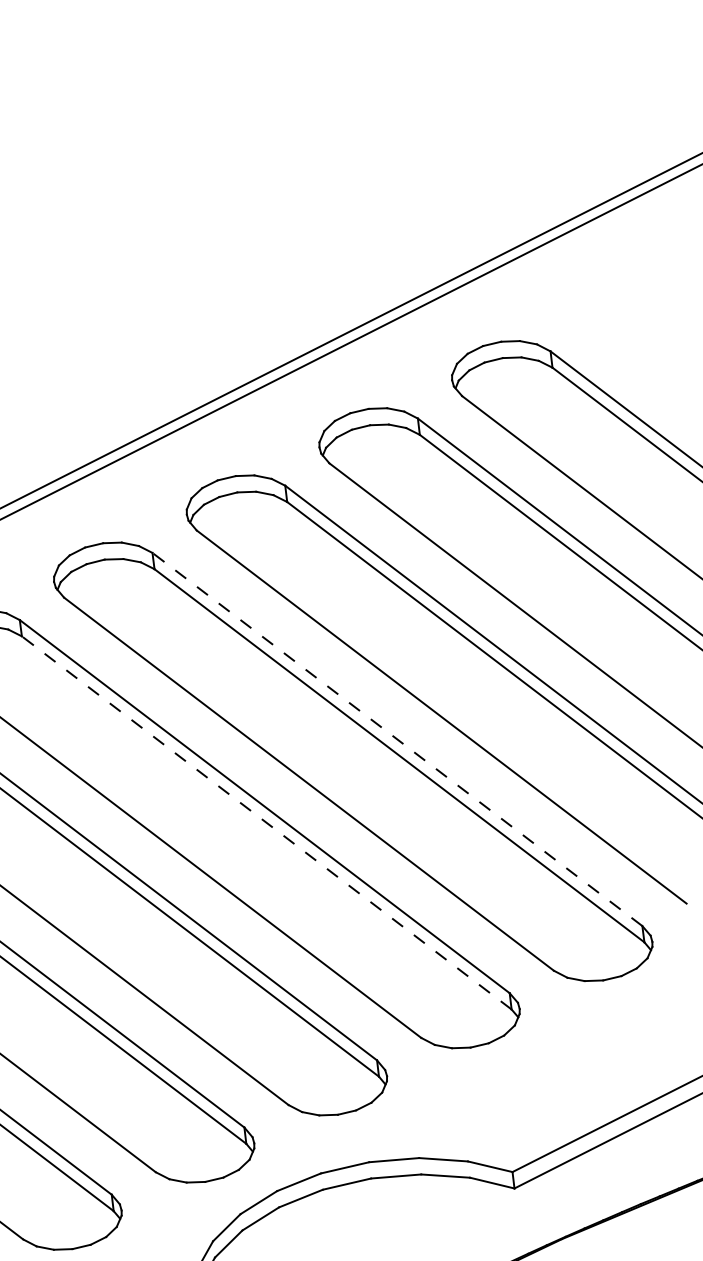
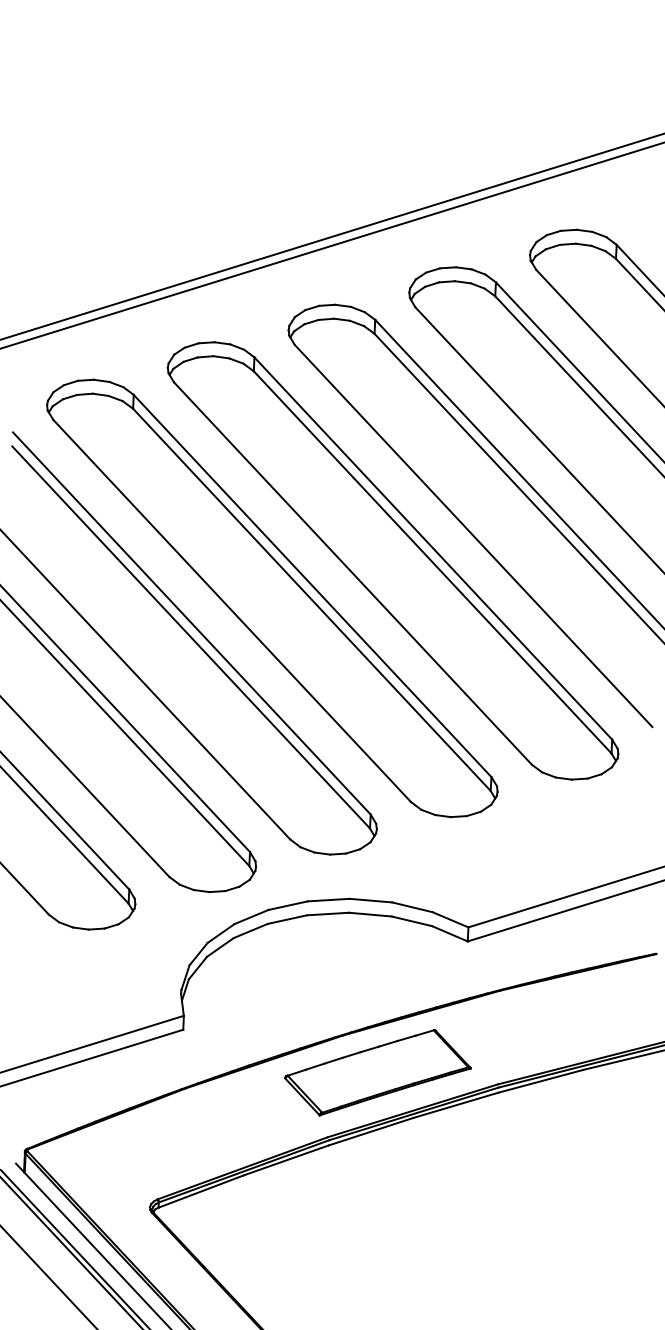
line: (397, 739) -> (433, 548), dashed -> solid
line: (266, 822) -> (311, 599), dashed -> solid

